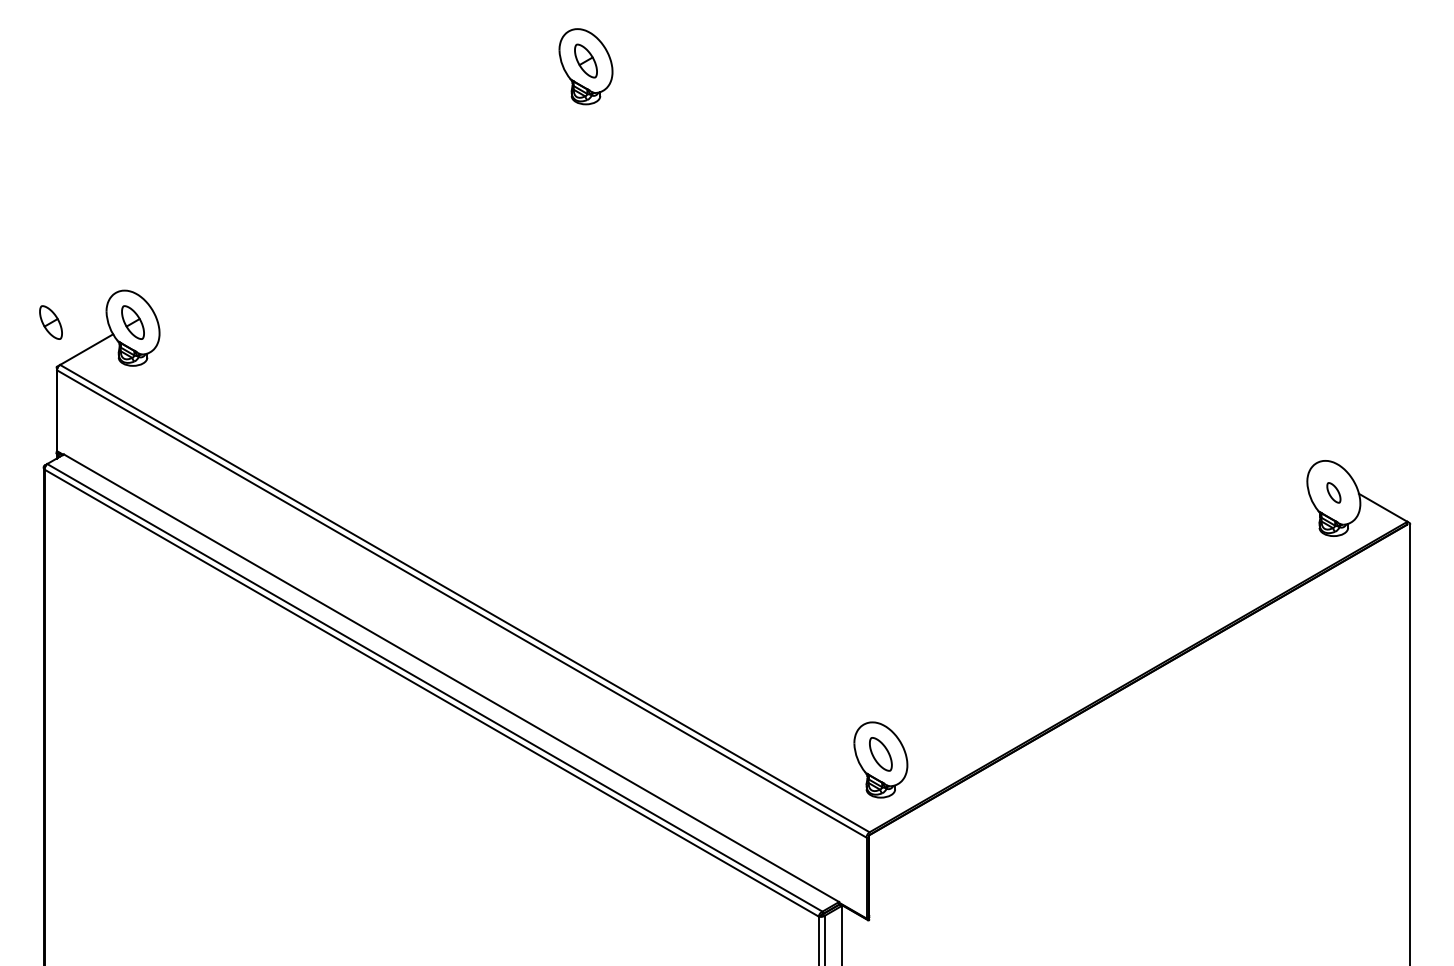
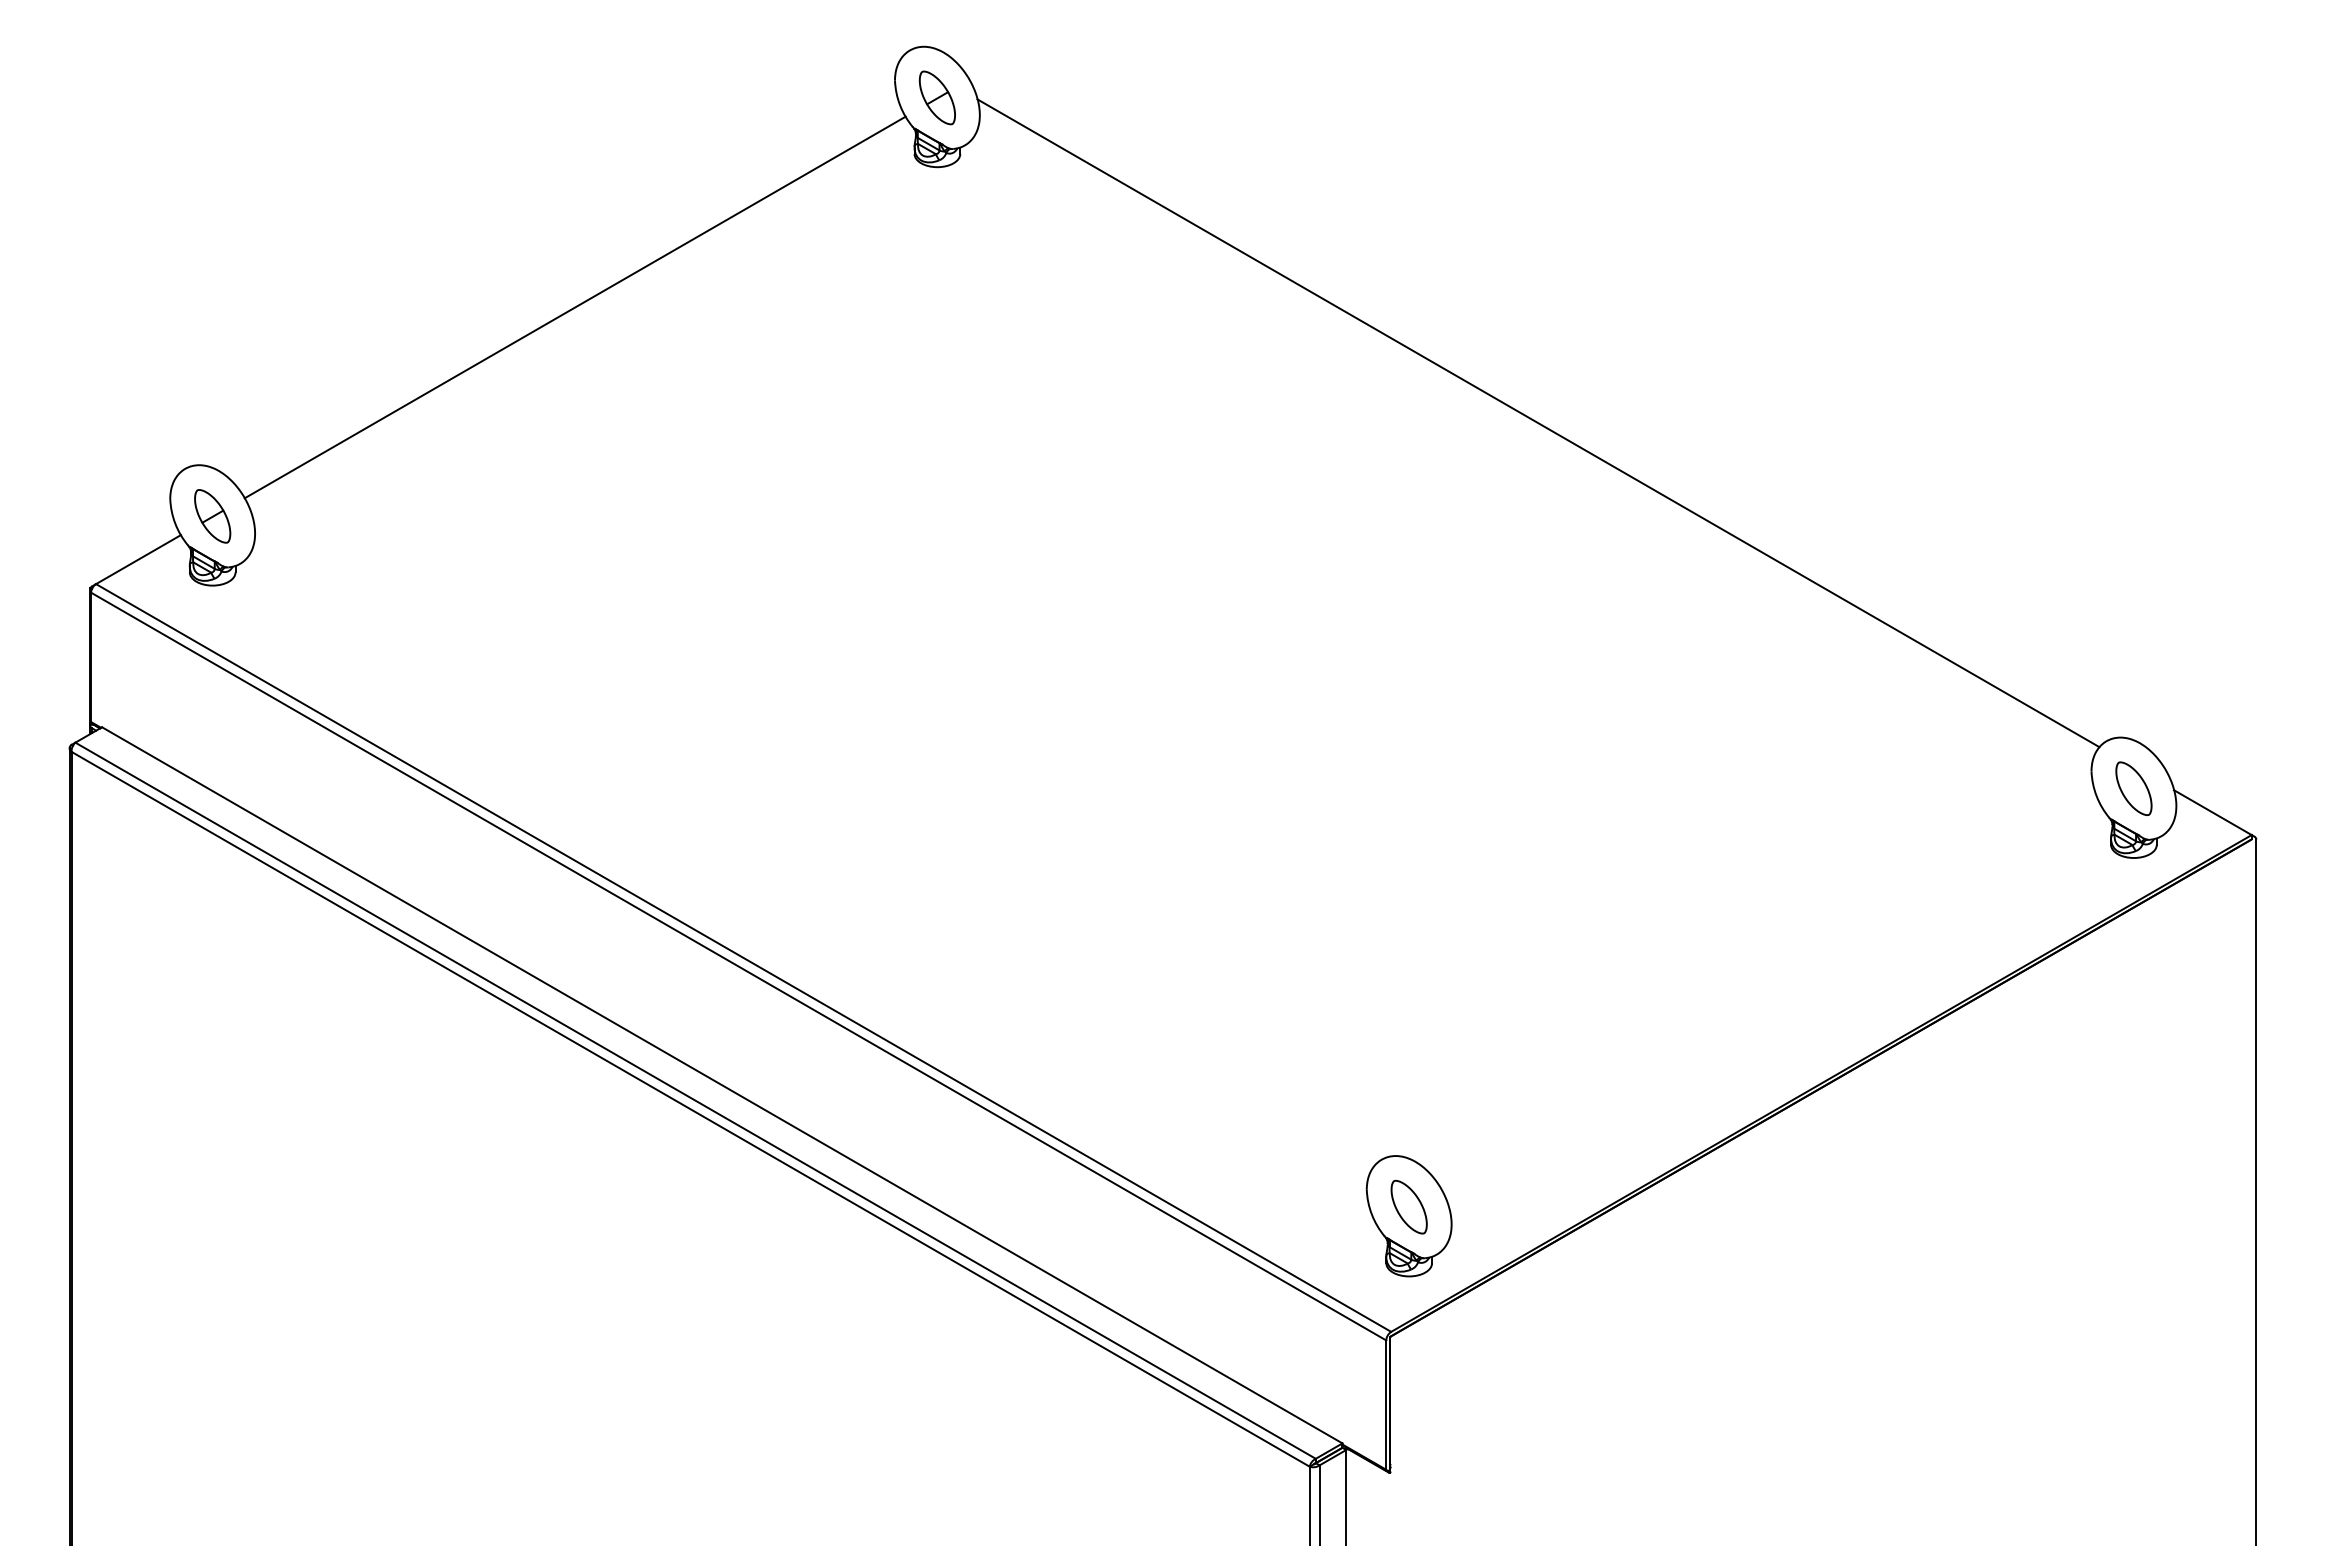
line: (359, 191) -> (575, 306), added
line: (961, 263) -> (1538, 421), added
part: (50, 322) -> (80, 516), removed
part: (1333, 492) -> (2133, 788), size x1.67

